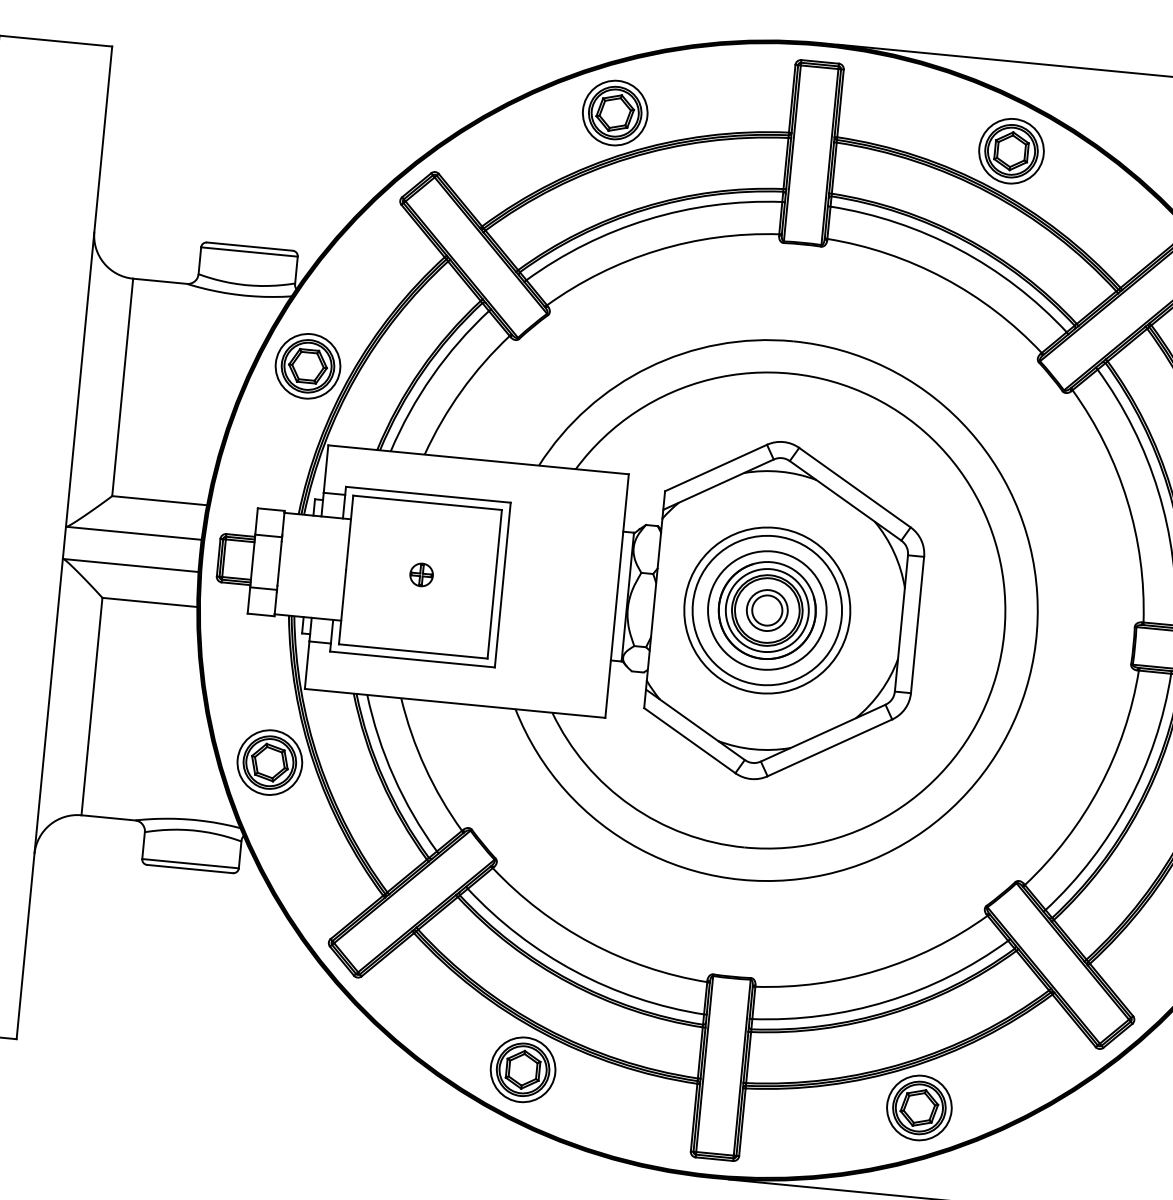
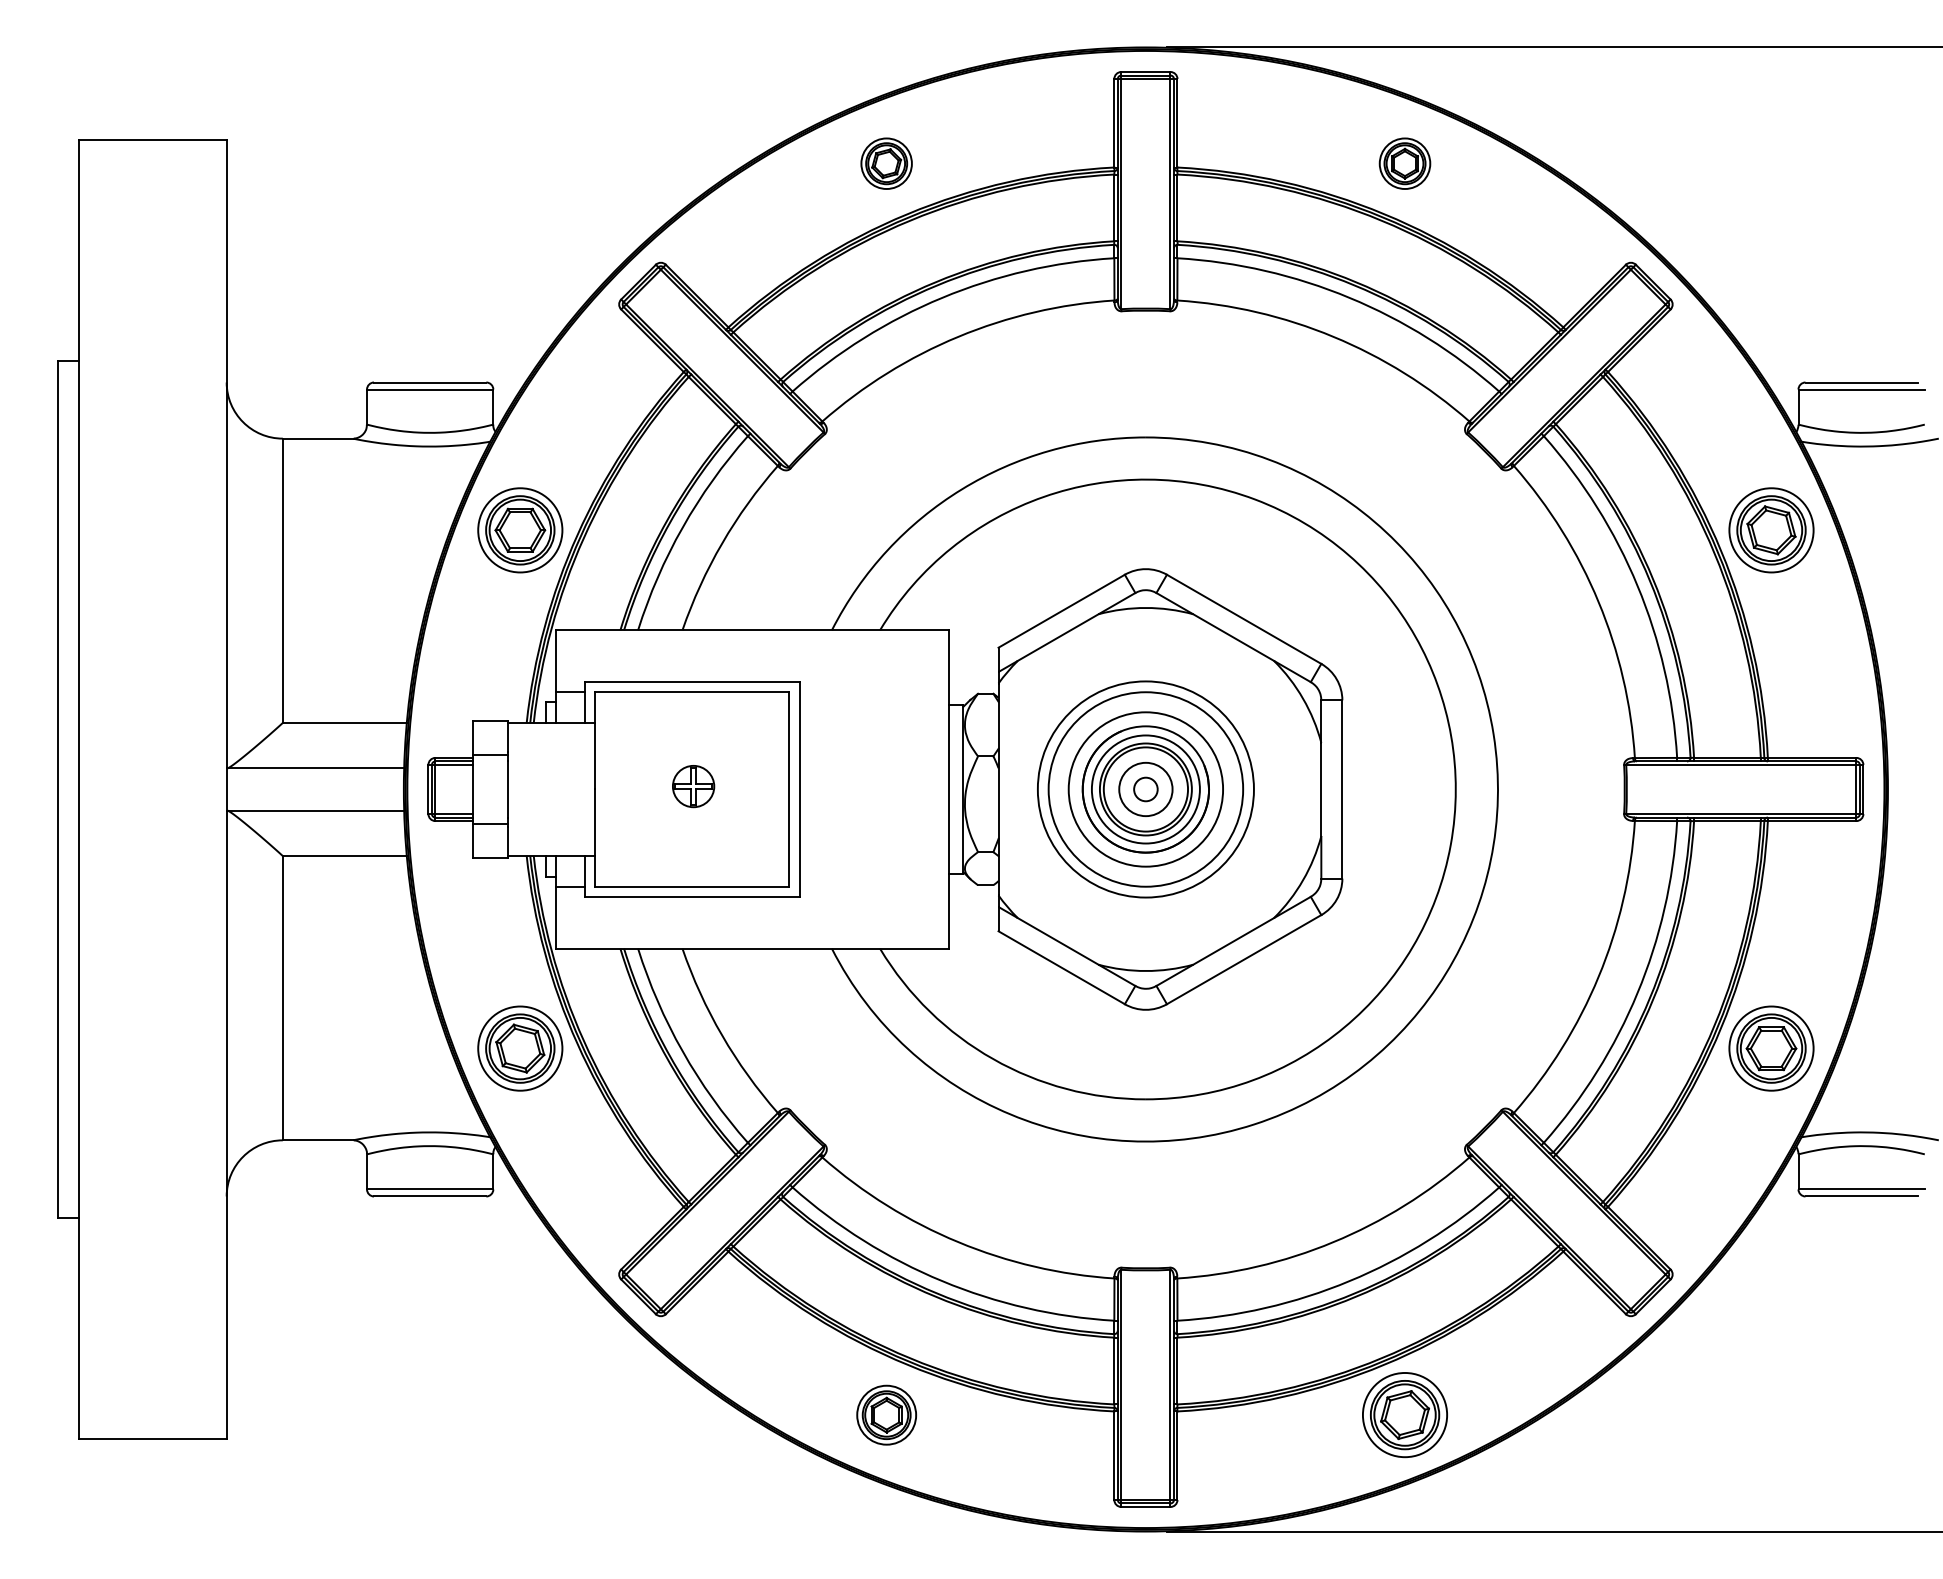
part: (615, 112) -> (886, 163), size x0.6
part: (1011, 150) -> (1404, 163), size x0.6
part: (421, 574) -> (693, 786), size x1.4
circle: (767, 610) -> (1145, 789), size x0.6
part: (522, 1070) -> (886, 1415), size x0.7

